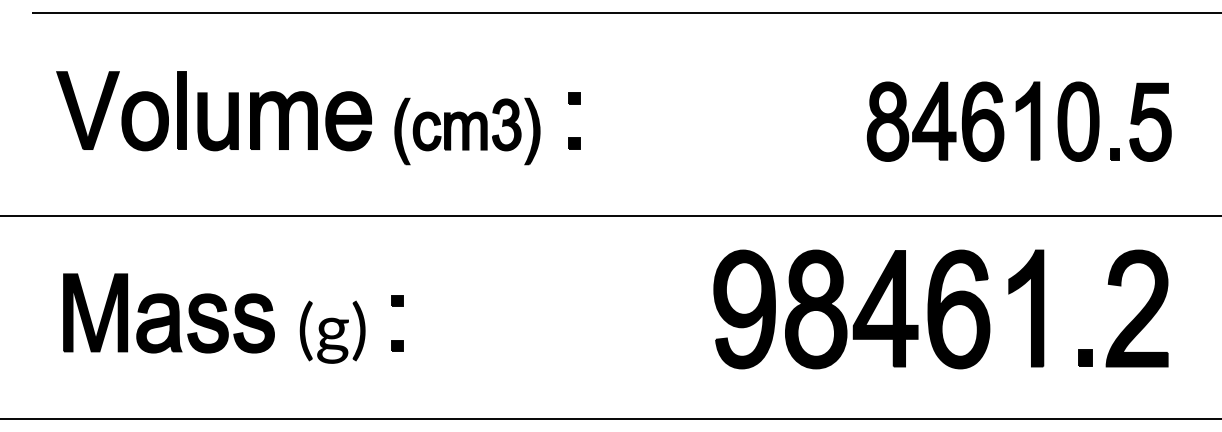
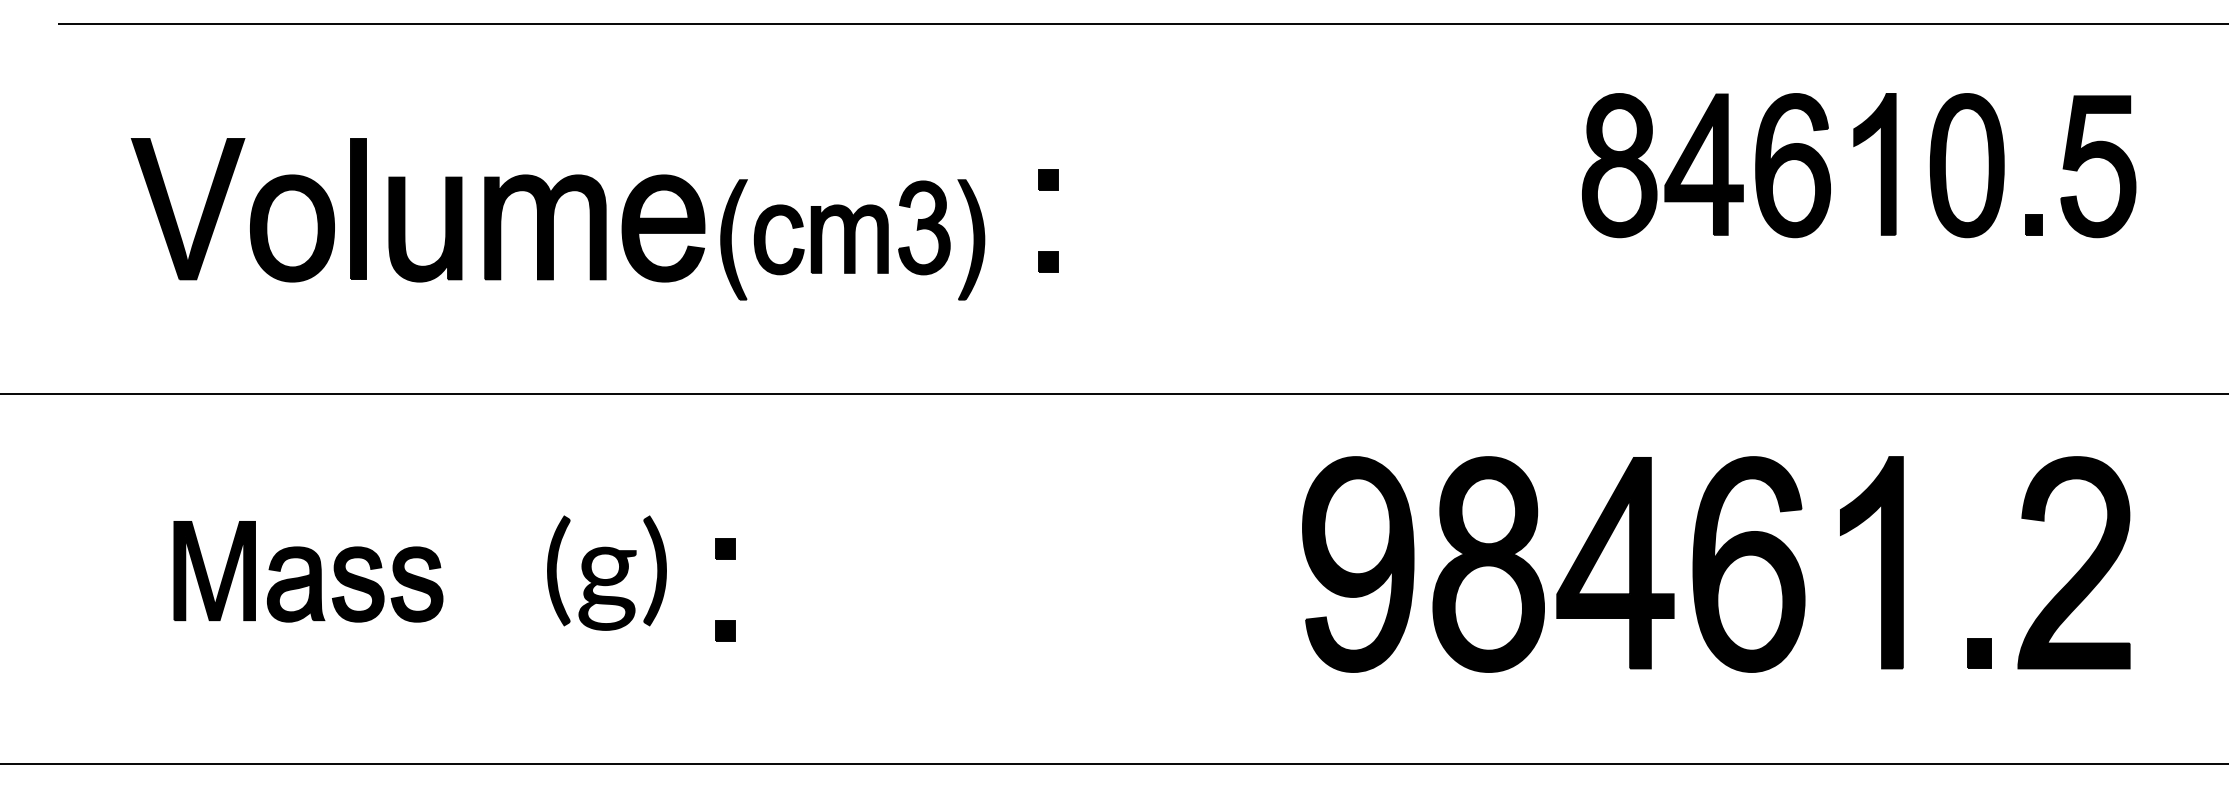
part: (207, 111) -> (405, 210), moved
part: (1018, 111) -> (1857, 146), moved
part: (168, 313) -> (307, 571), size x0.7
text: (332, 331) -> (606, 571), moved

